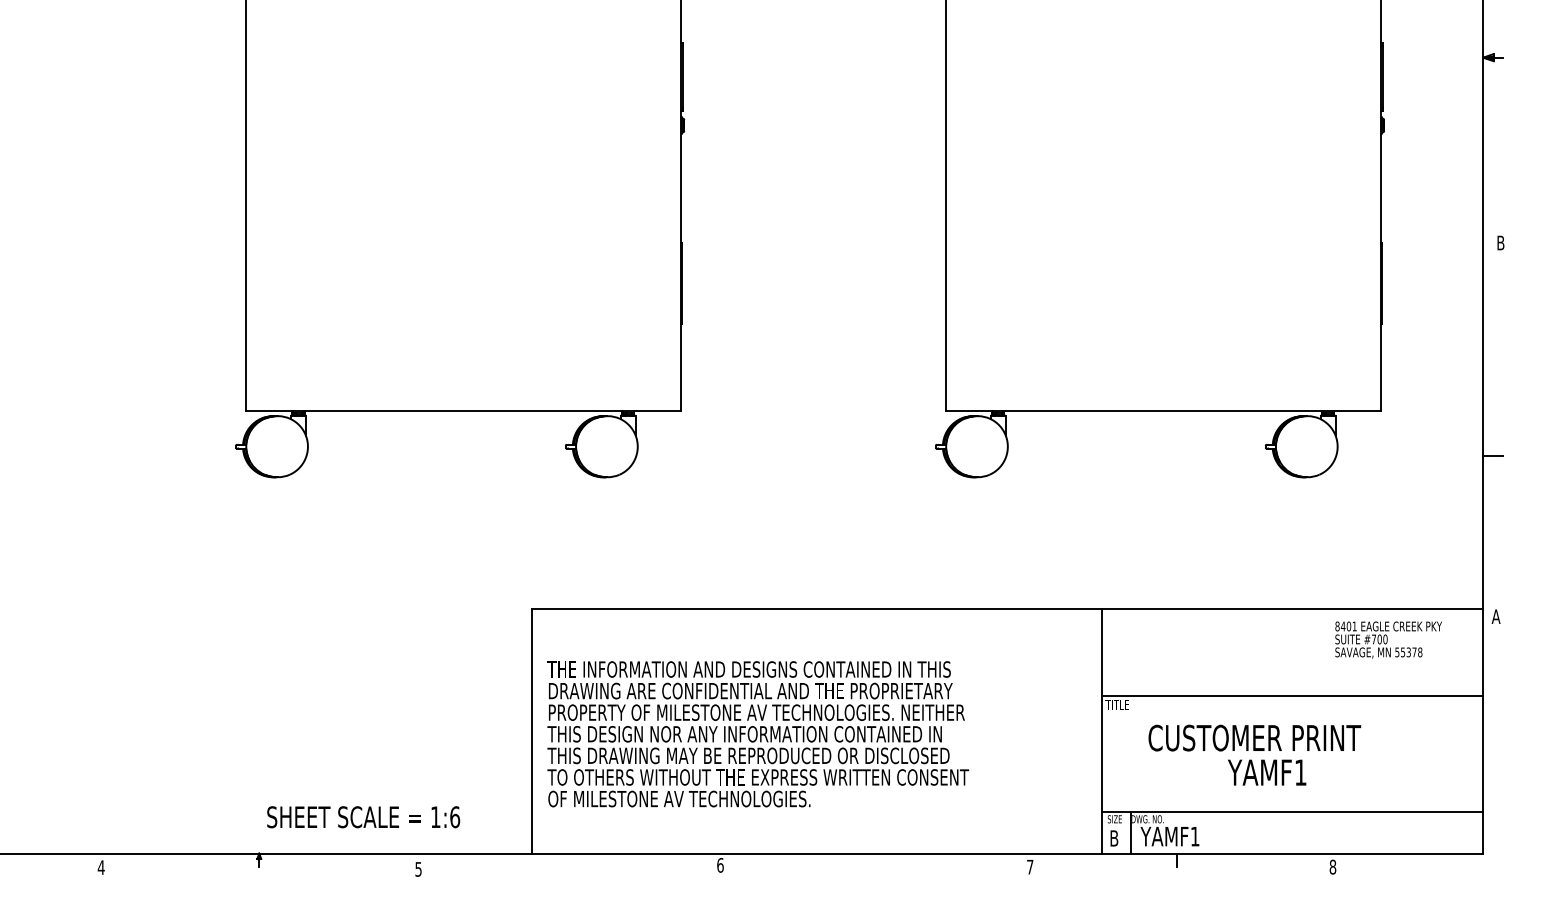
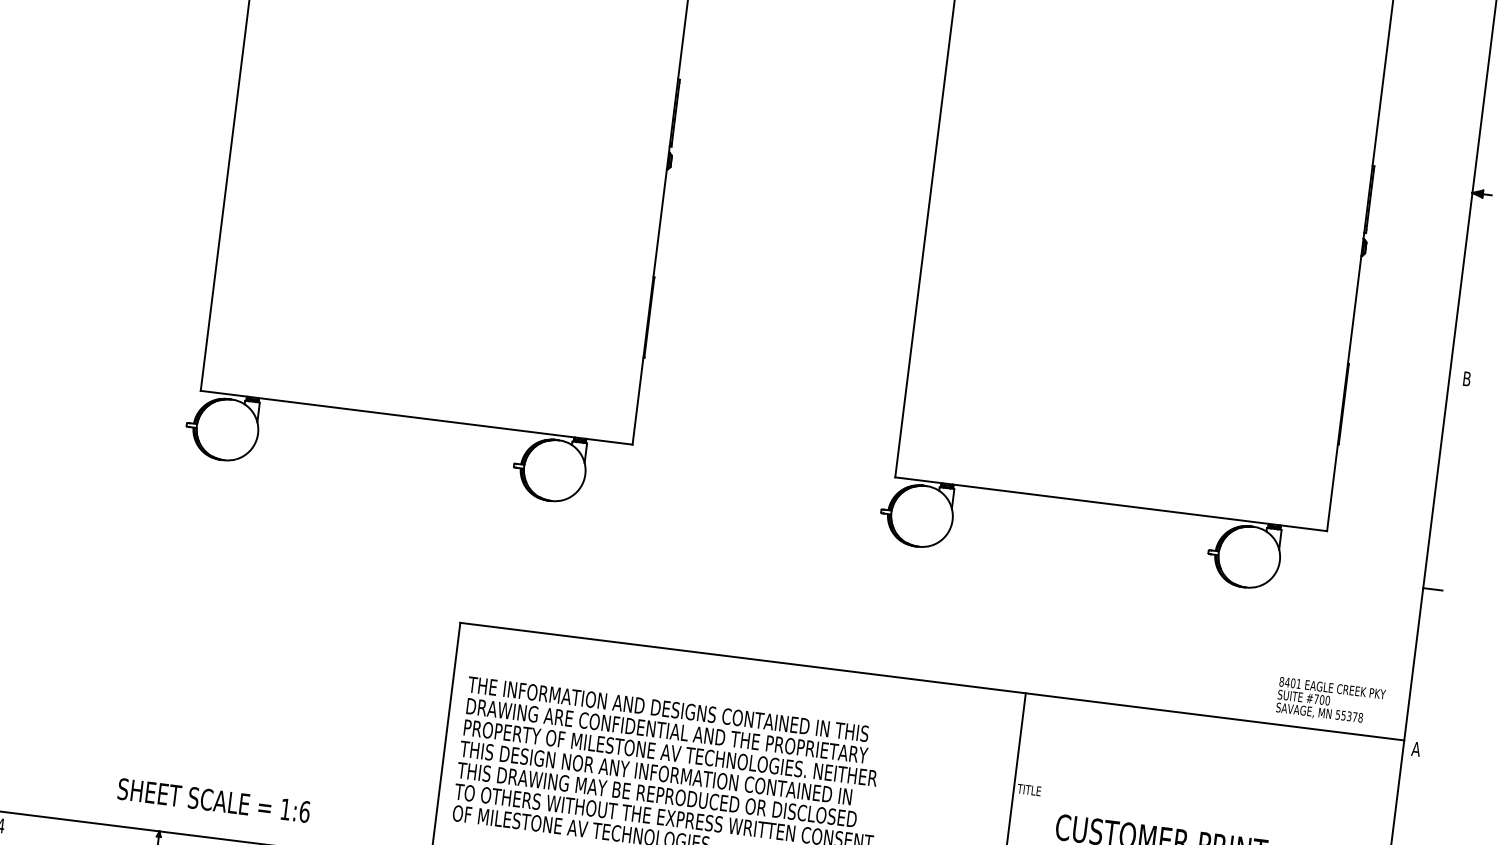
text: (1388, 639) -> (1330, 701), moved
line: (1292, 695) -> (1204, 802), removed
text: (363, 817) -> (213, 800), moved

